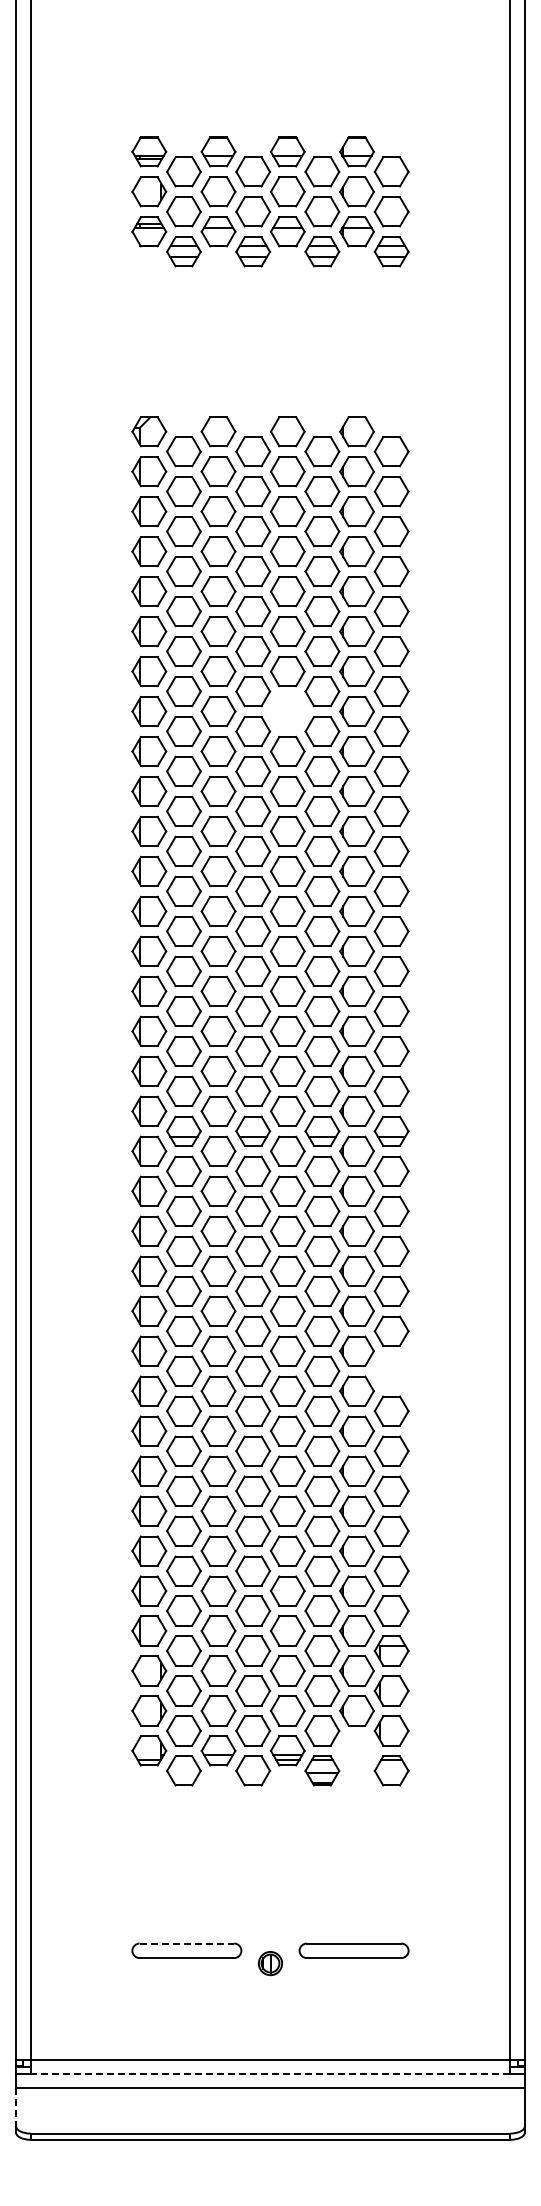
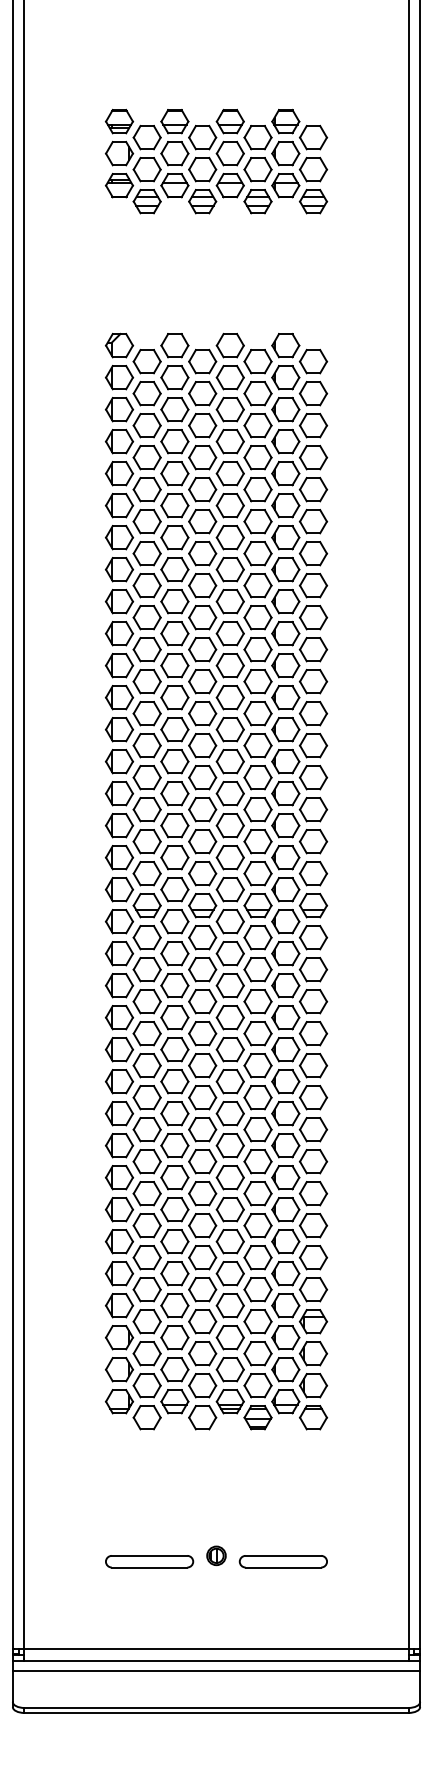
part: (287, 711) -> (230, 569), added
part: (391, 1370) -> (313, 1097), added
part: (356, 1750) -> (285, 1401), added
line: (187, 1943) -> (150, 1555), dashed -> solid
part: (270, 1963) -> (216, 1555), moved
line: (270, 2074) -> (216, 1660), dashed -> solid
line: (16, 2107) -> (13, 1687), dashed -> solid

